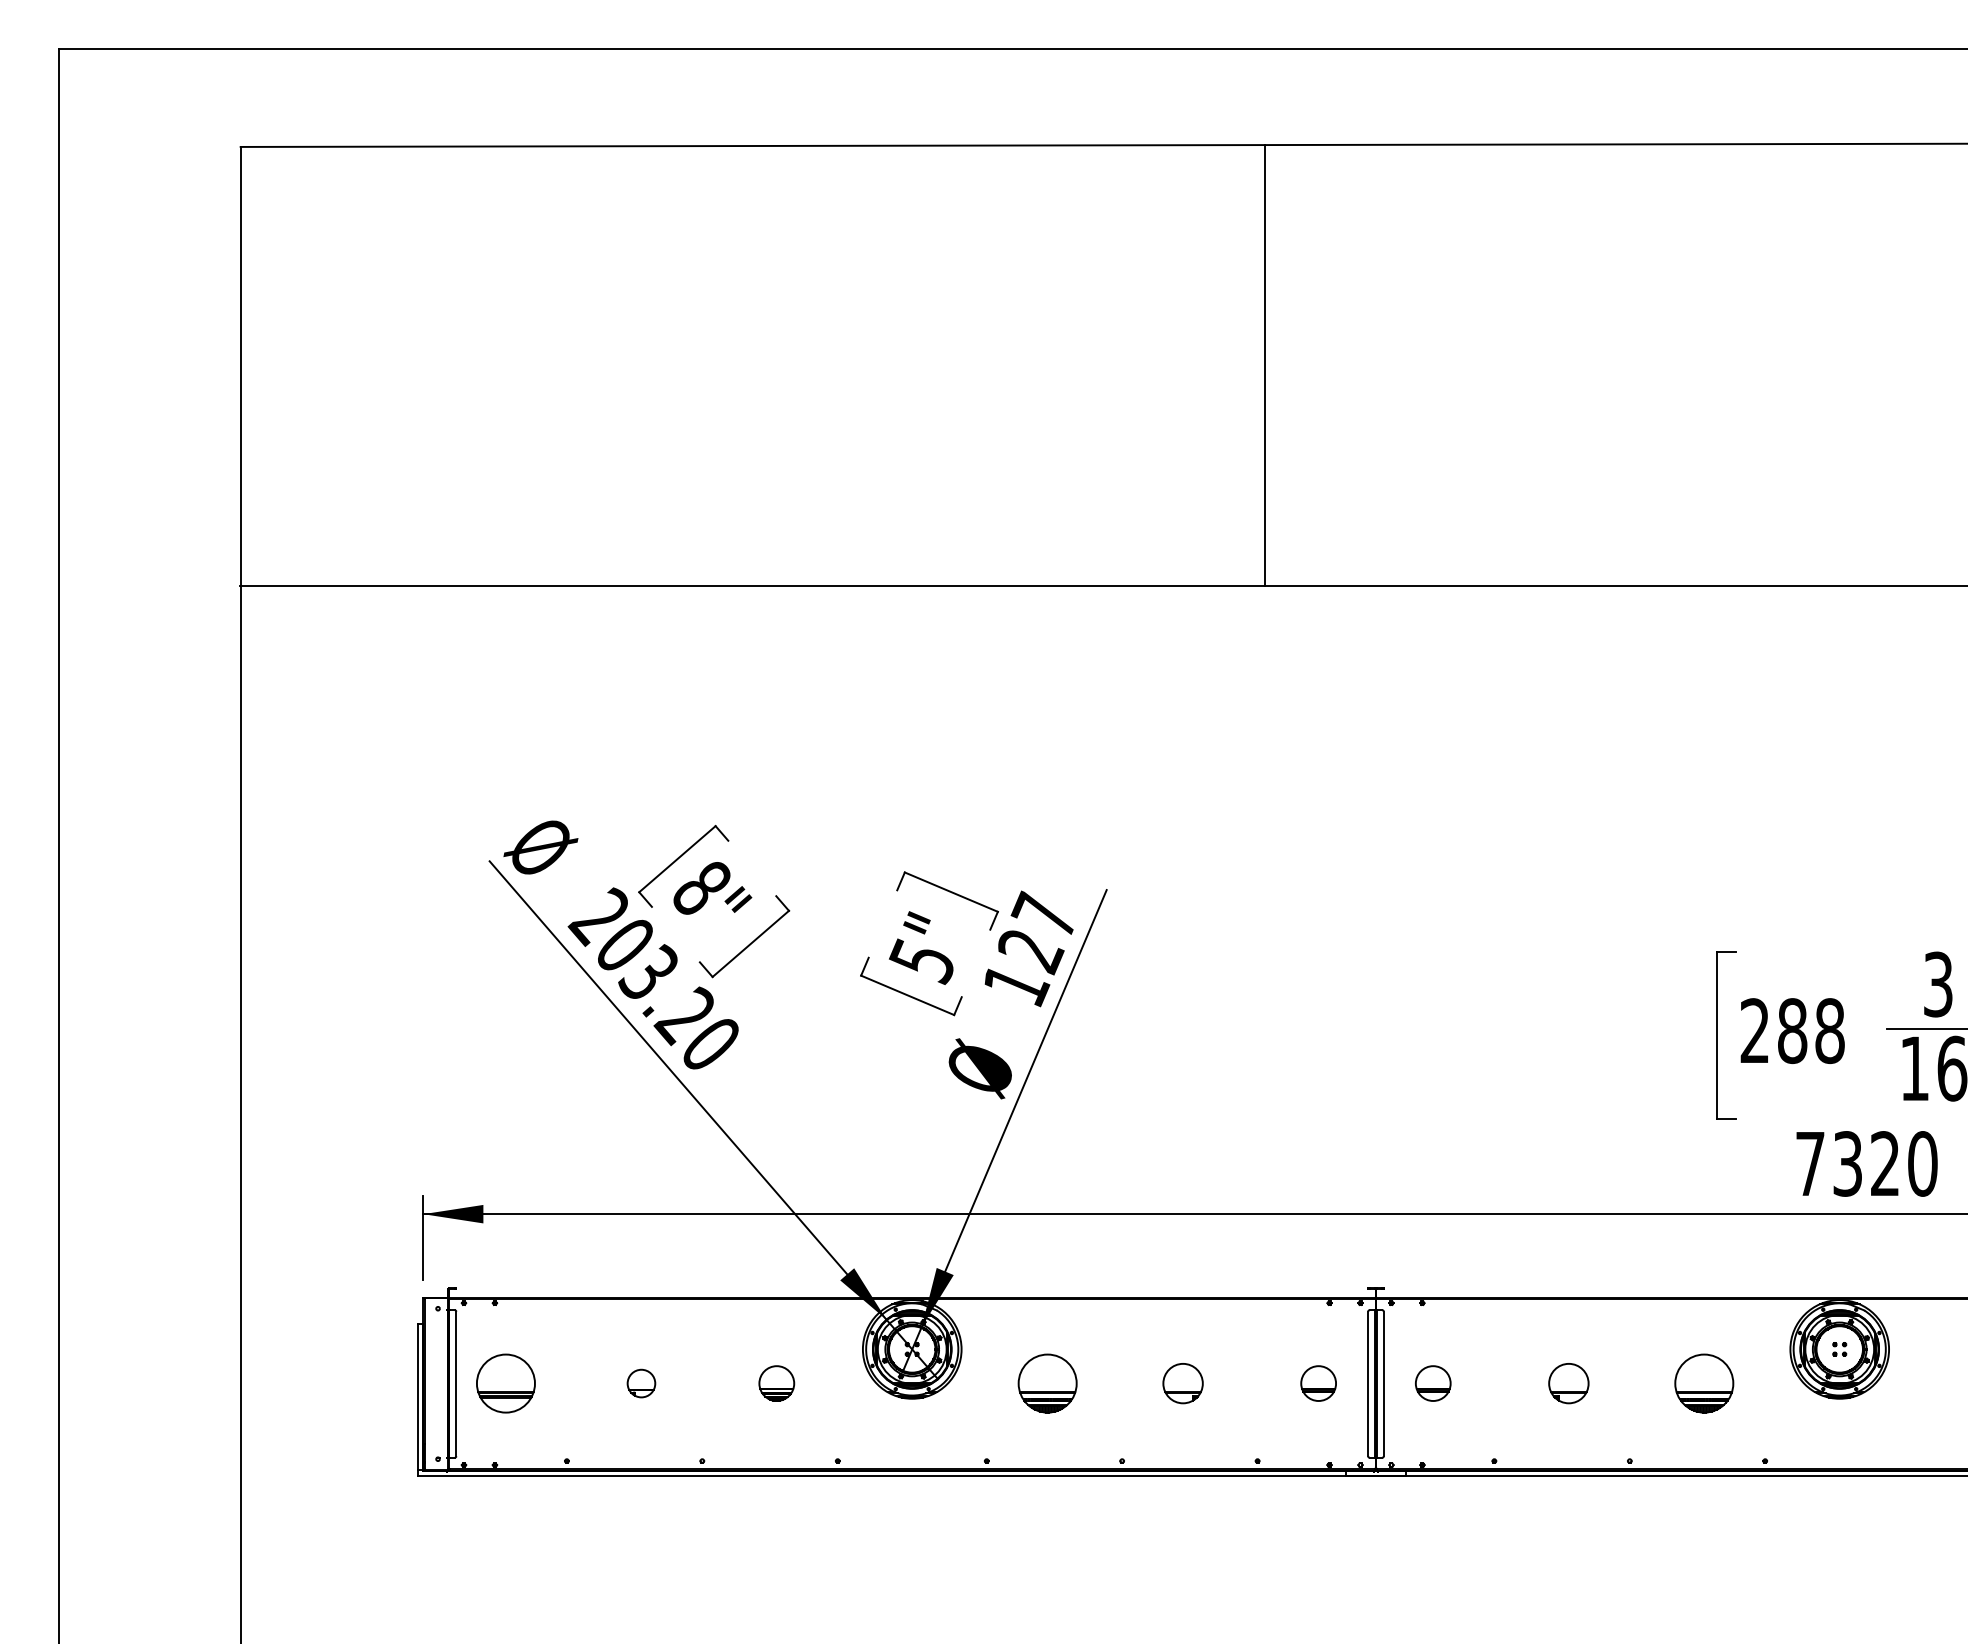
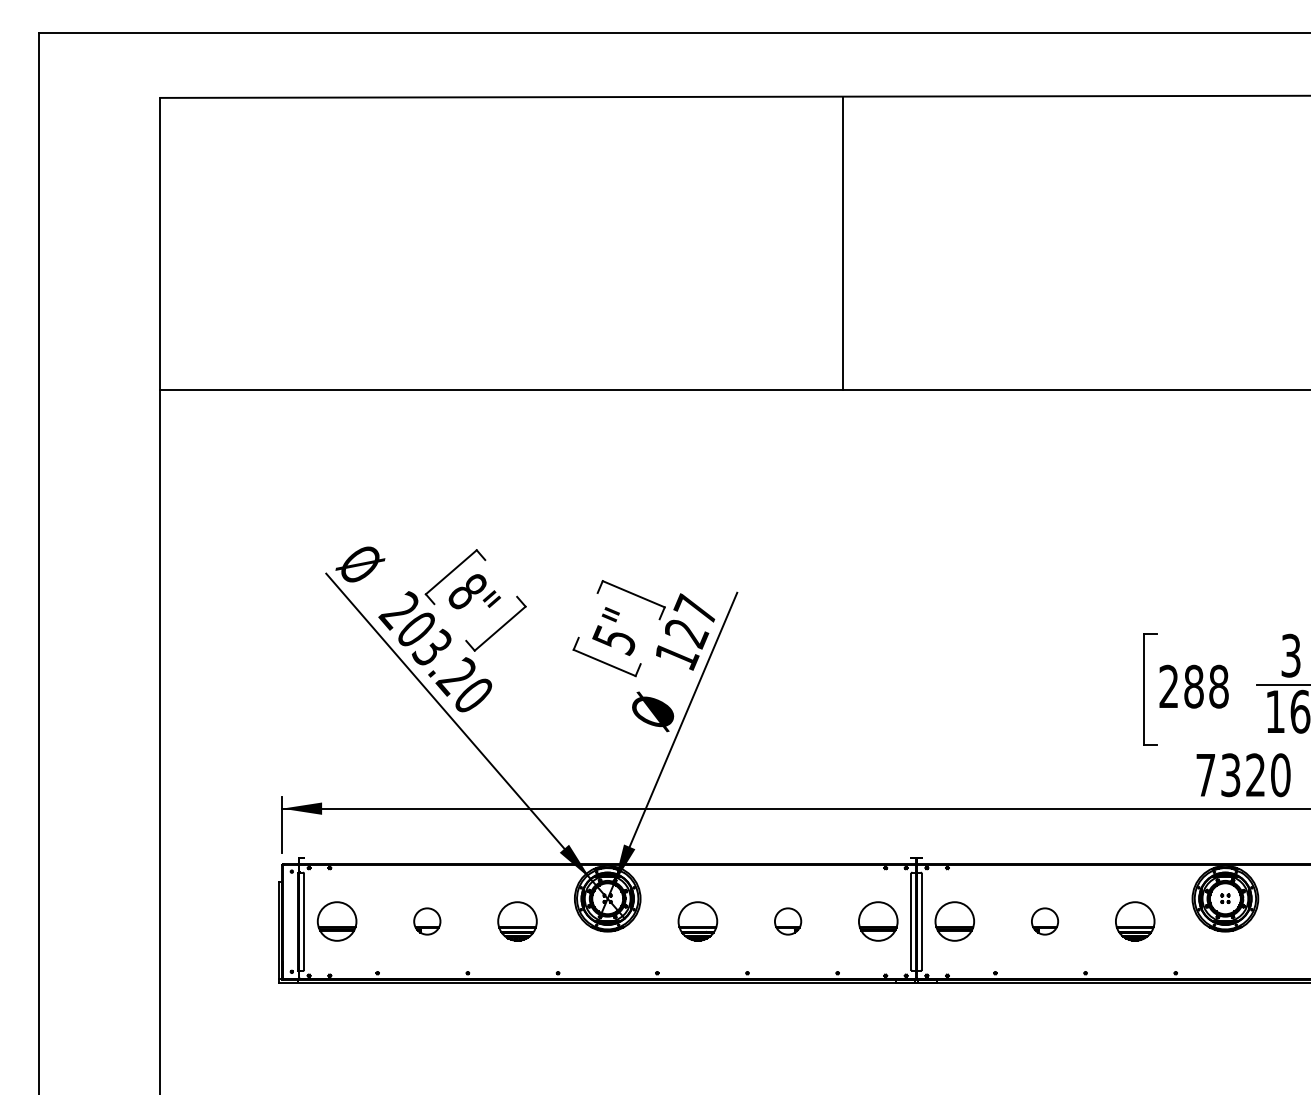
part: (641, 1383) -> (427, 921), size x1.43
part: (776, 1383) -> (517, 921), size x1.67
part: (1318, 1383) -> (878, 921), size x1.67
part: (1432, 1383) -> (954, 921), size x1.67

